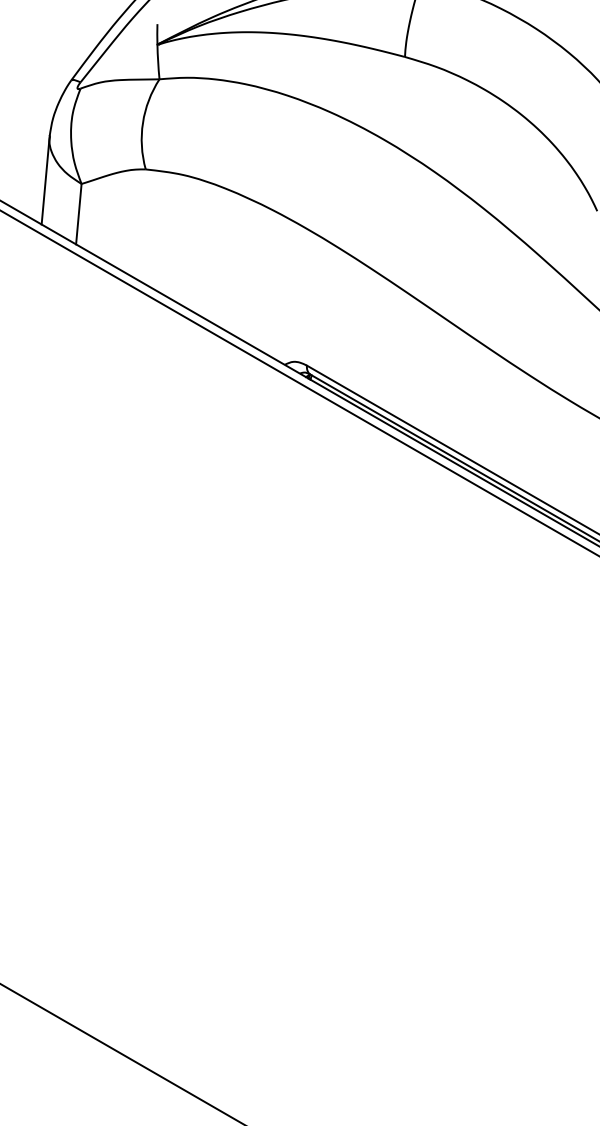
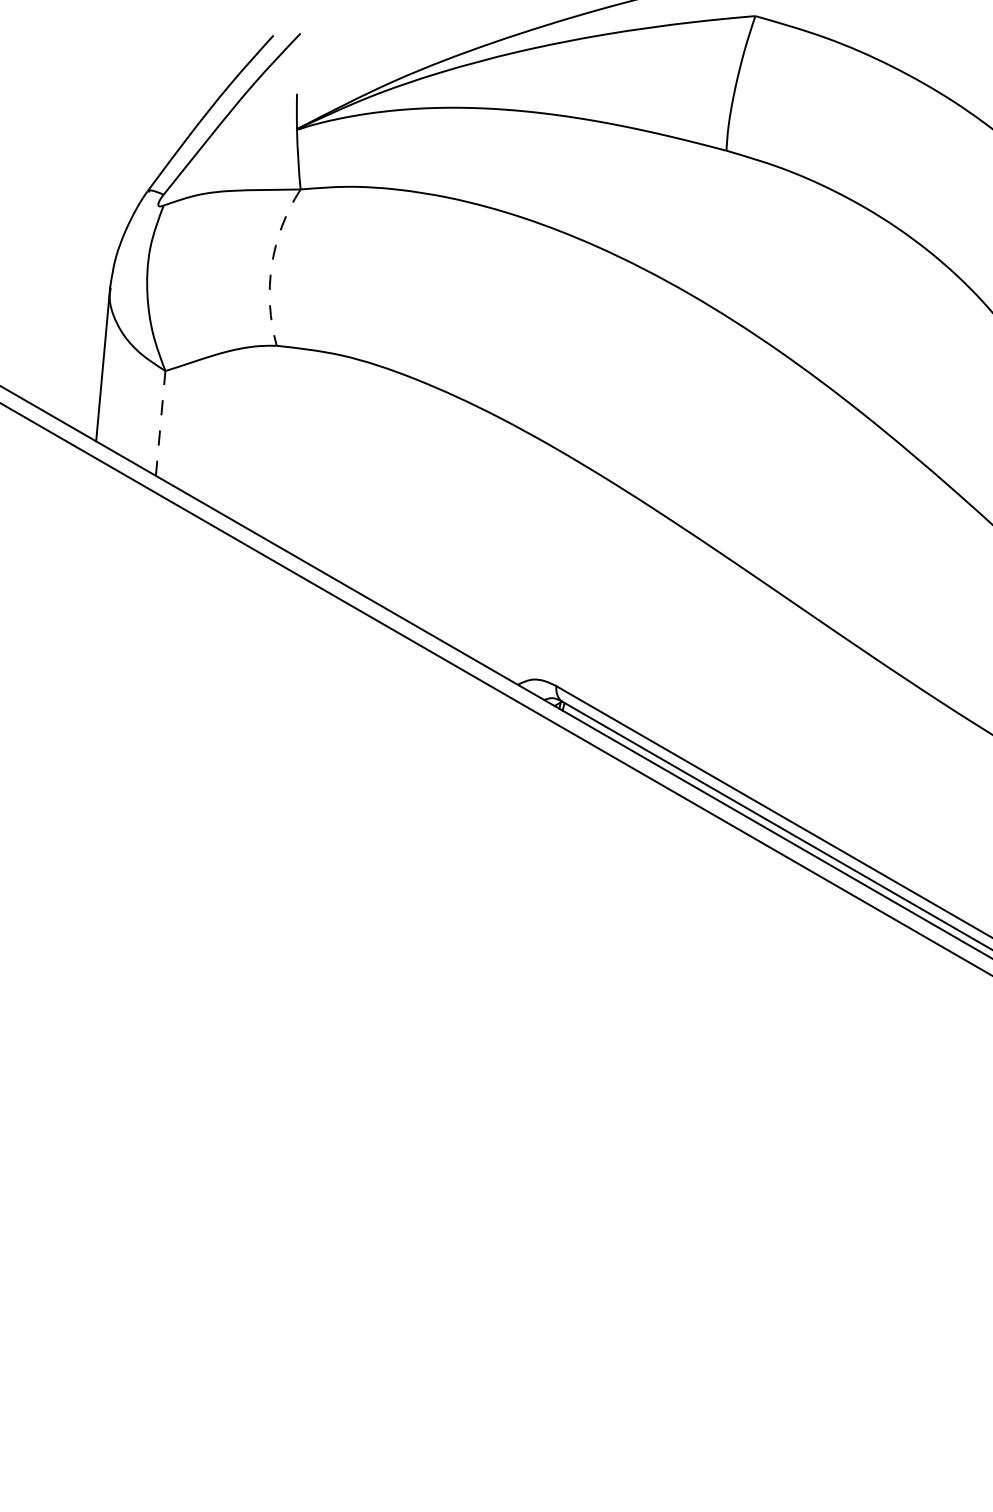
arc: (142, 122) -> (271, 264), solid -> dashed
line: (78, 213) -> (160, 422), solid -> dashed

